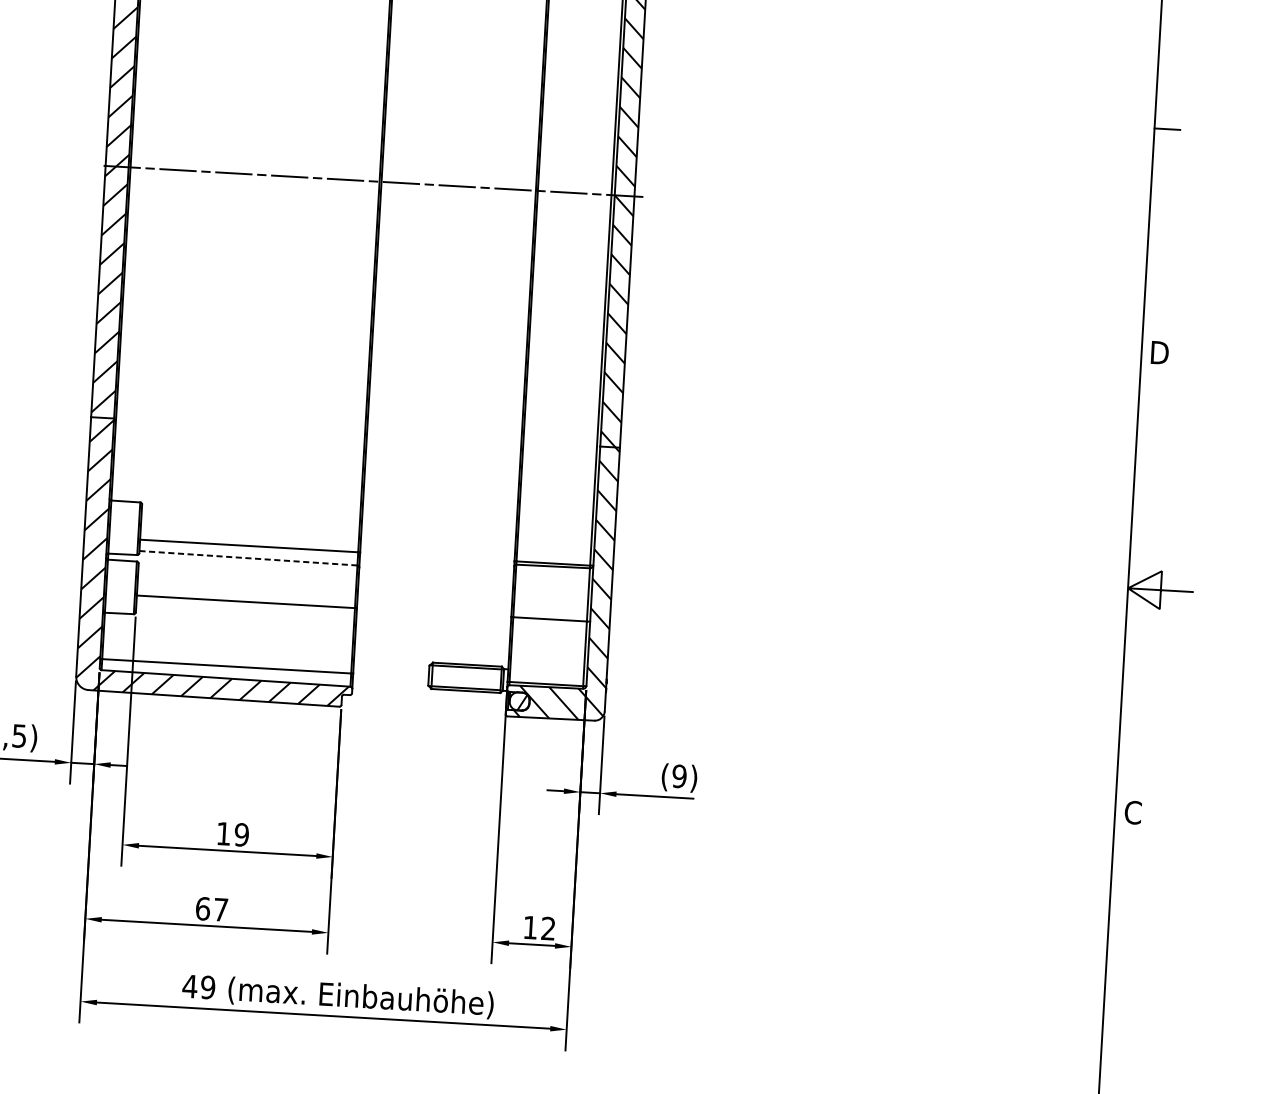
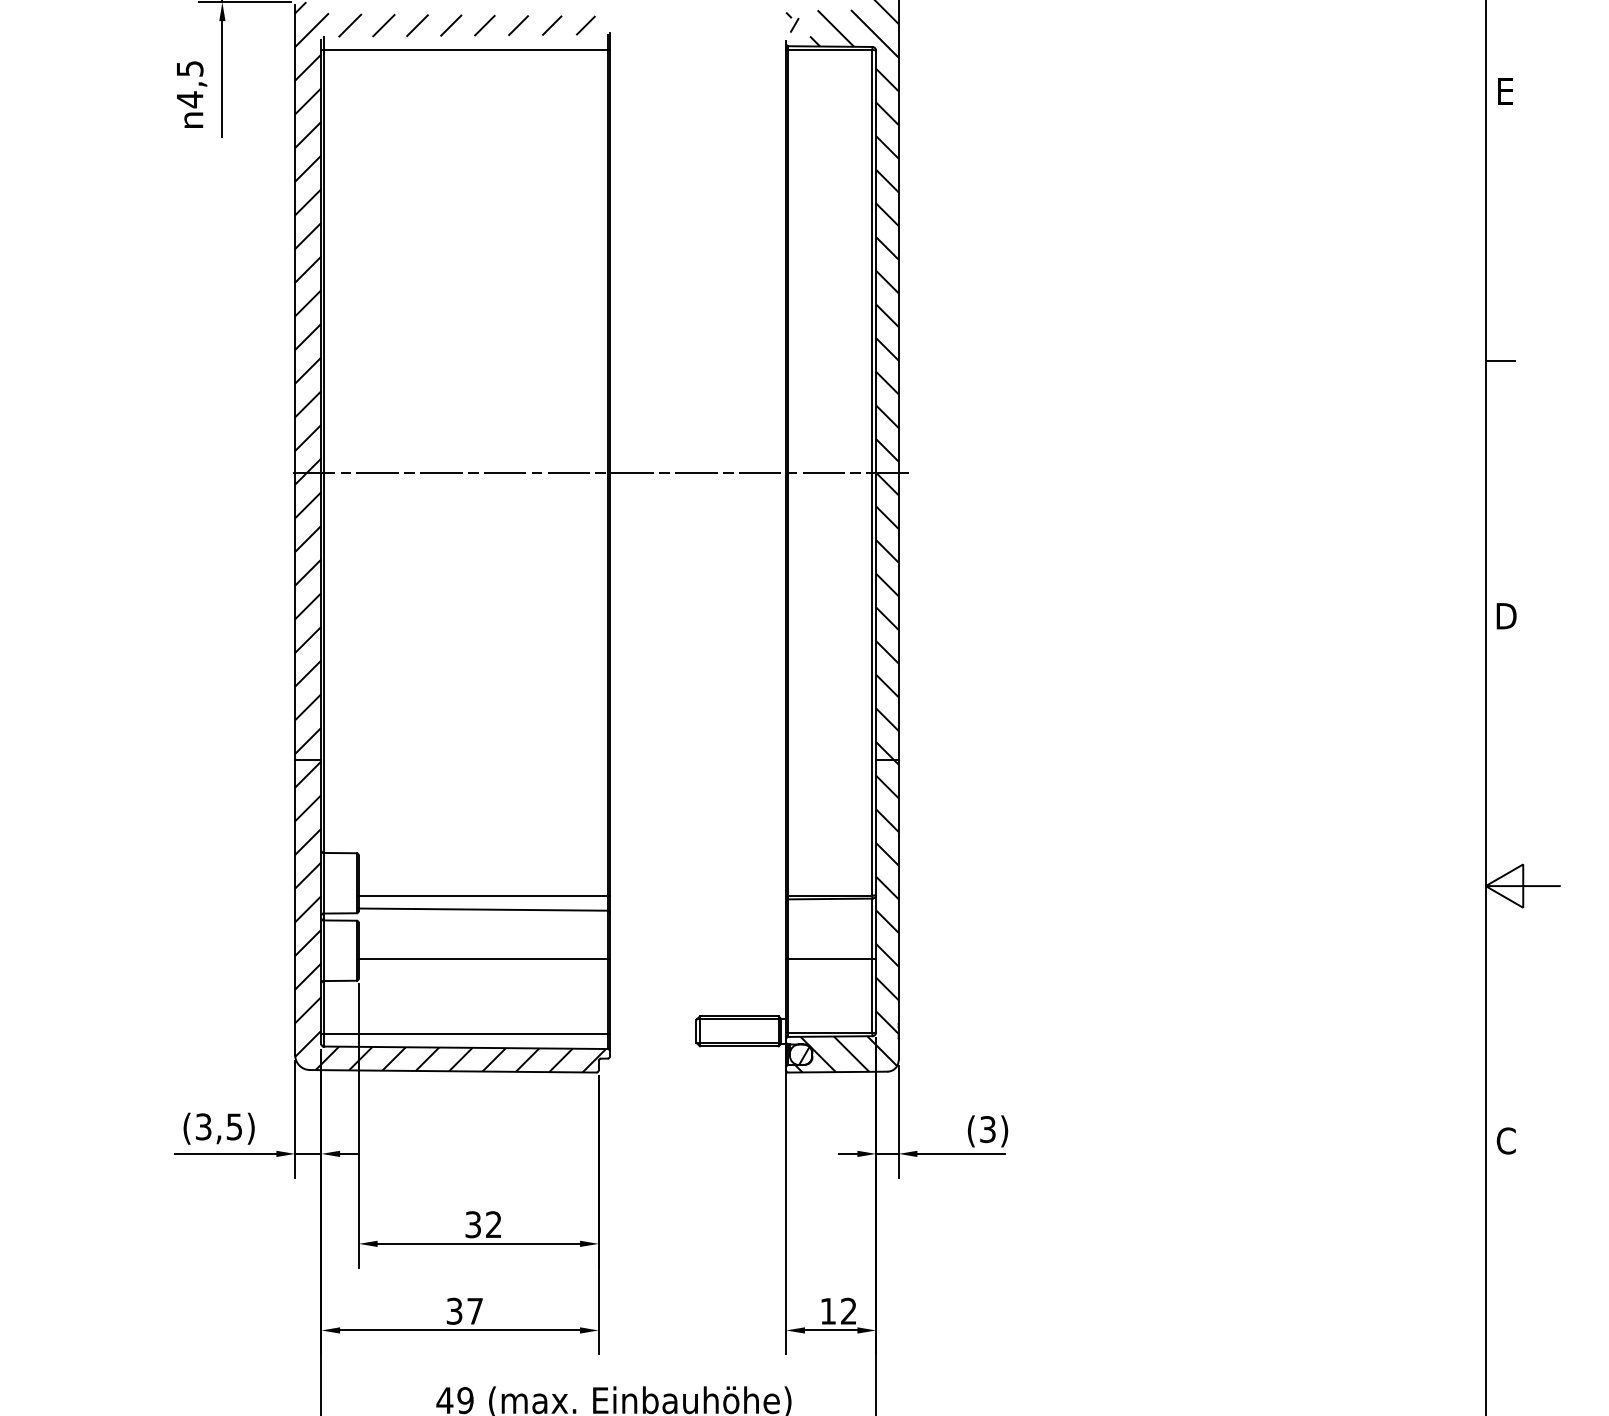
line: (247, 558) -> (482, 909), dashed -> solid
text: (679, 776) -> (987, 1129), (9) -> (3)
text: (232, 834) -> (483, 1224), 19 -> 32
text: (202, 908) -> (454, 1310), 67 -> 37

